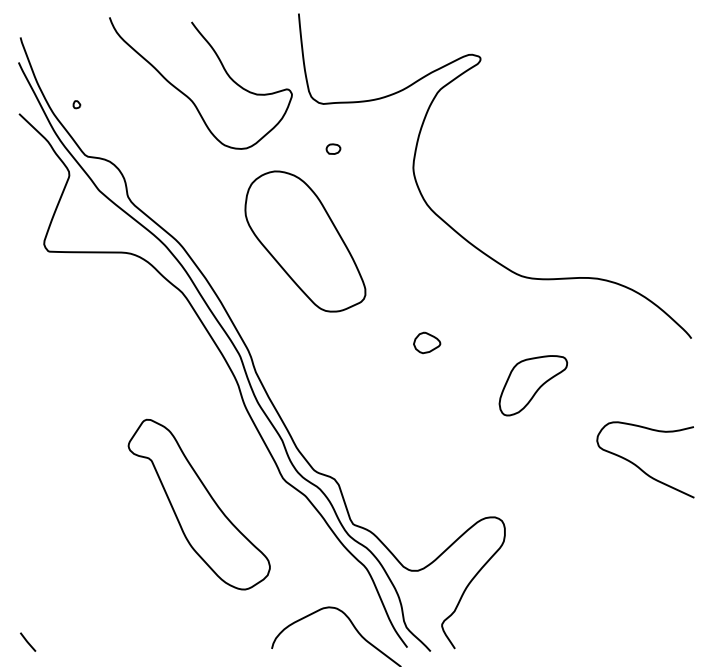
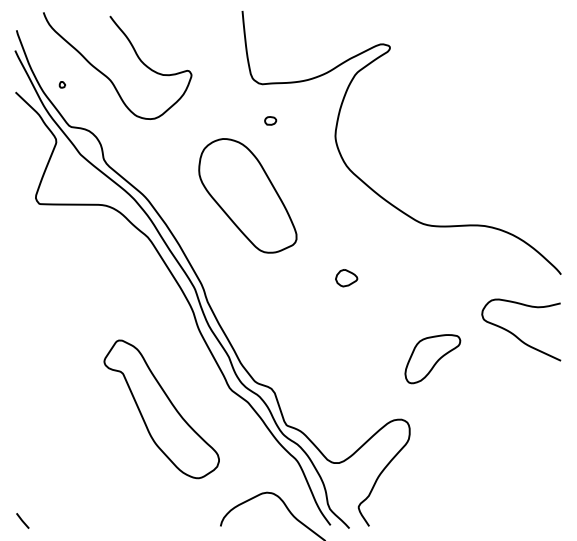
curve: (187, 95) -> (106, 75), moved
part: (533, 385) -> (432, 358), moved
curve: (640, 467) -> (517, 336), moved

